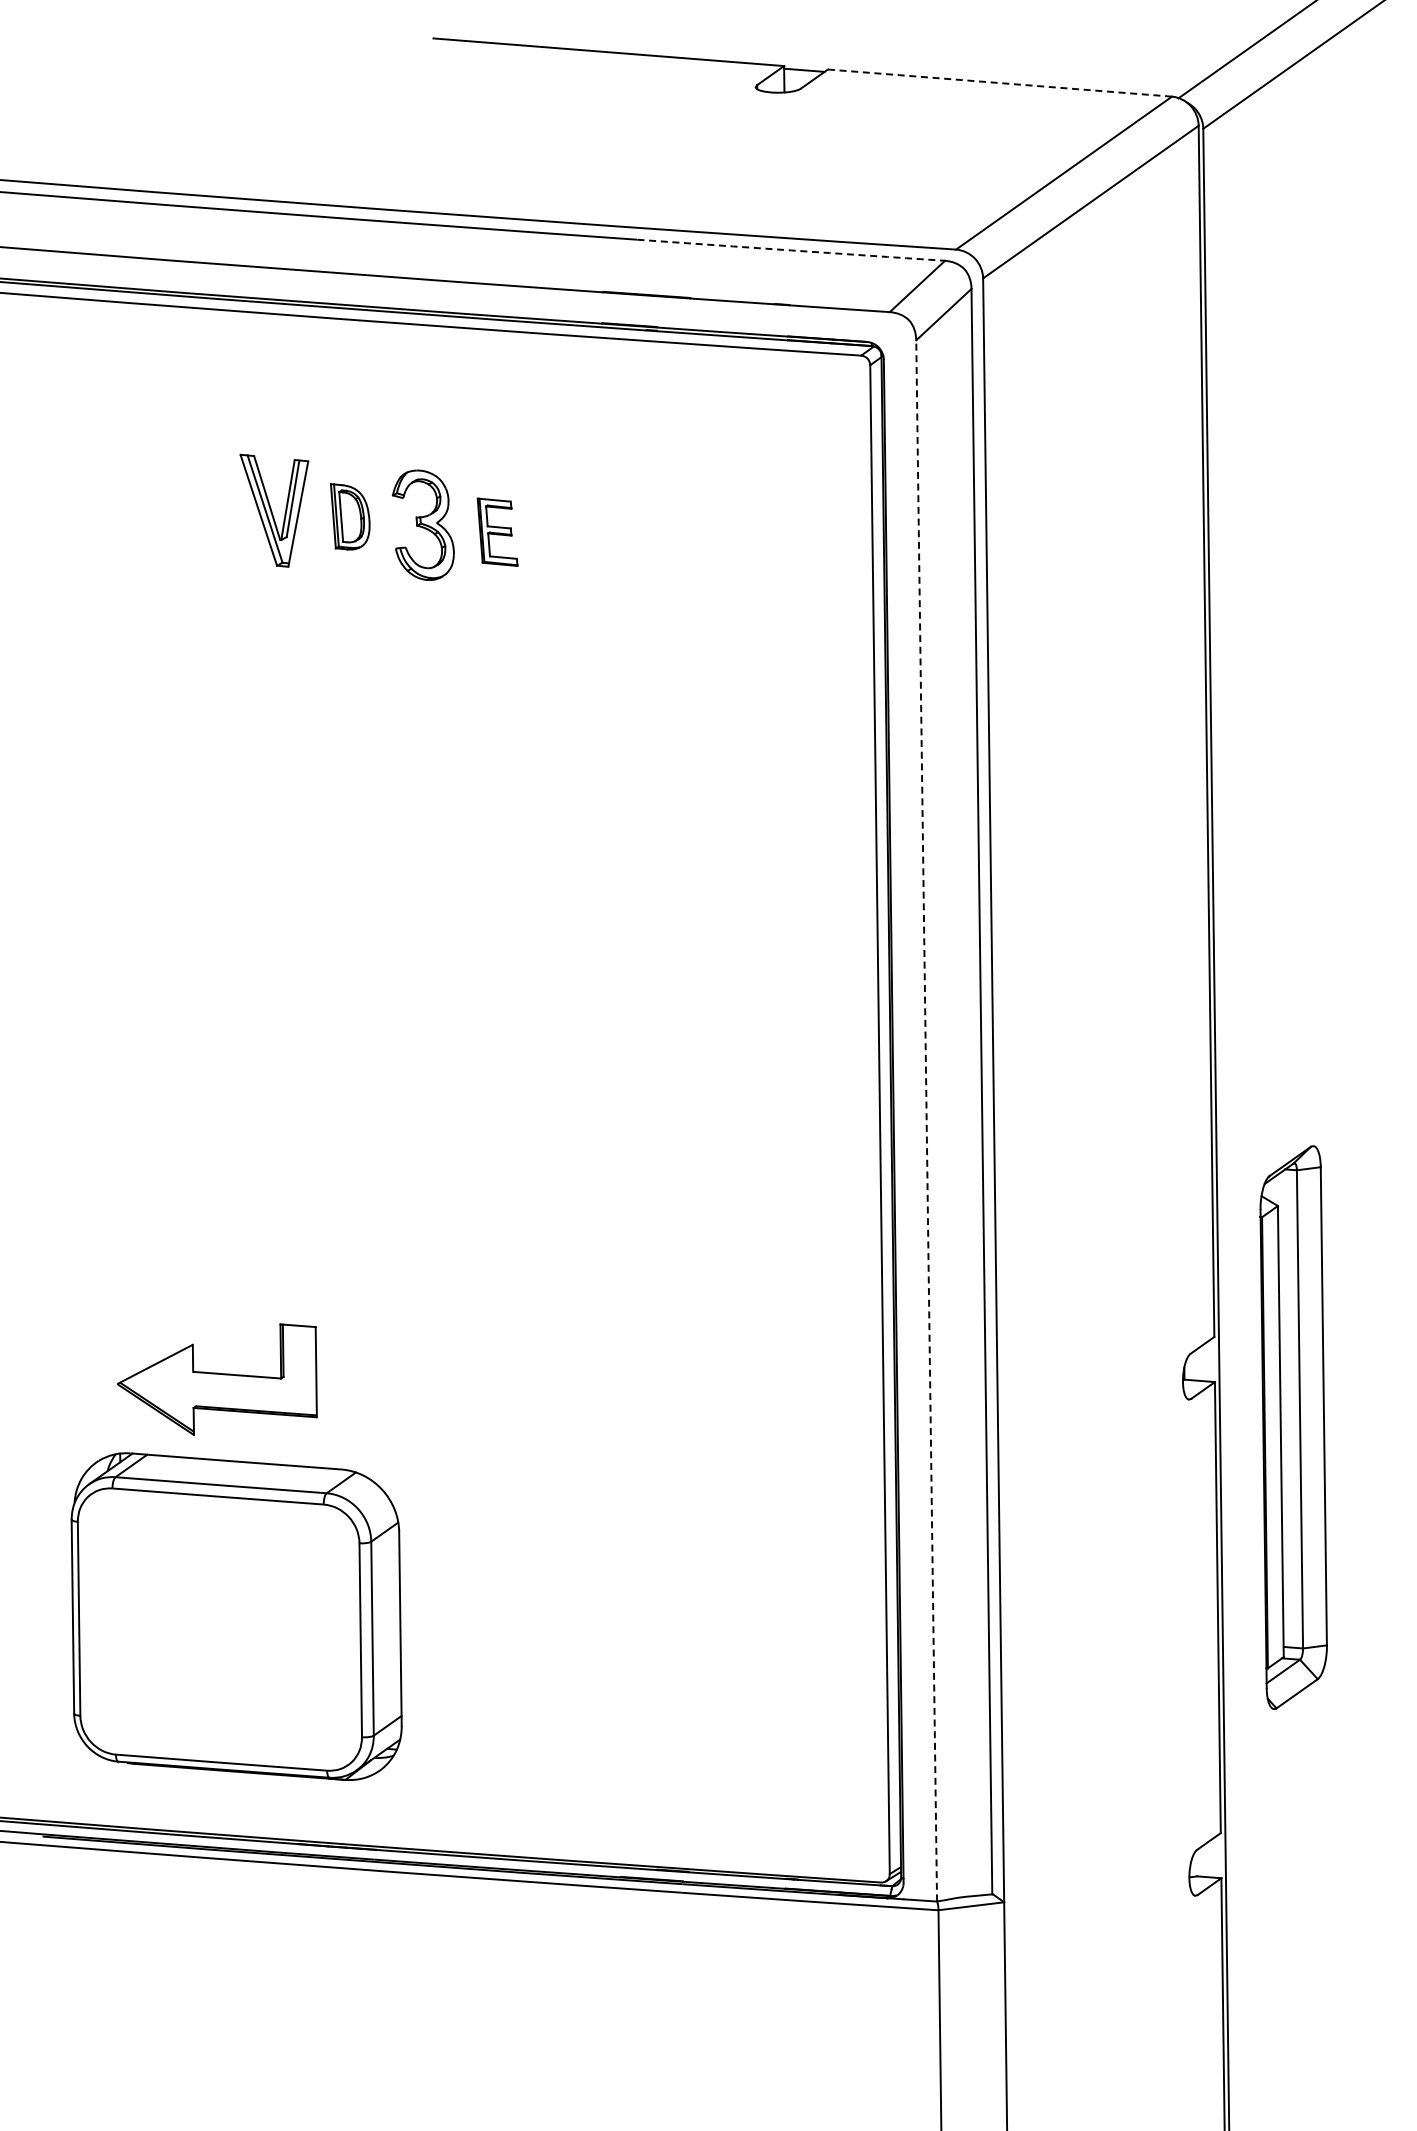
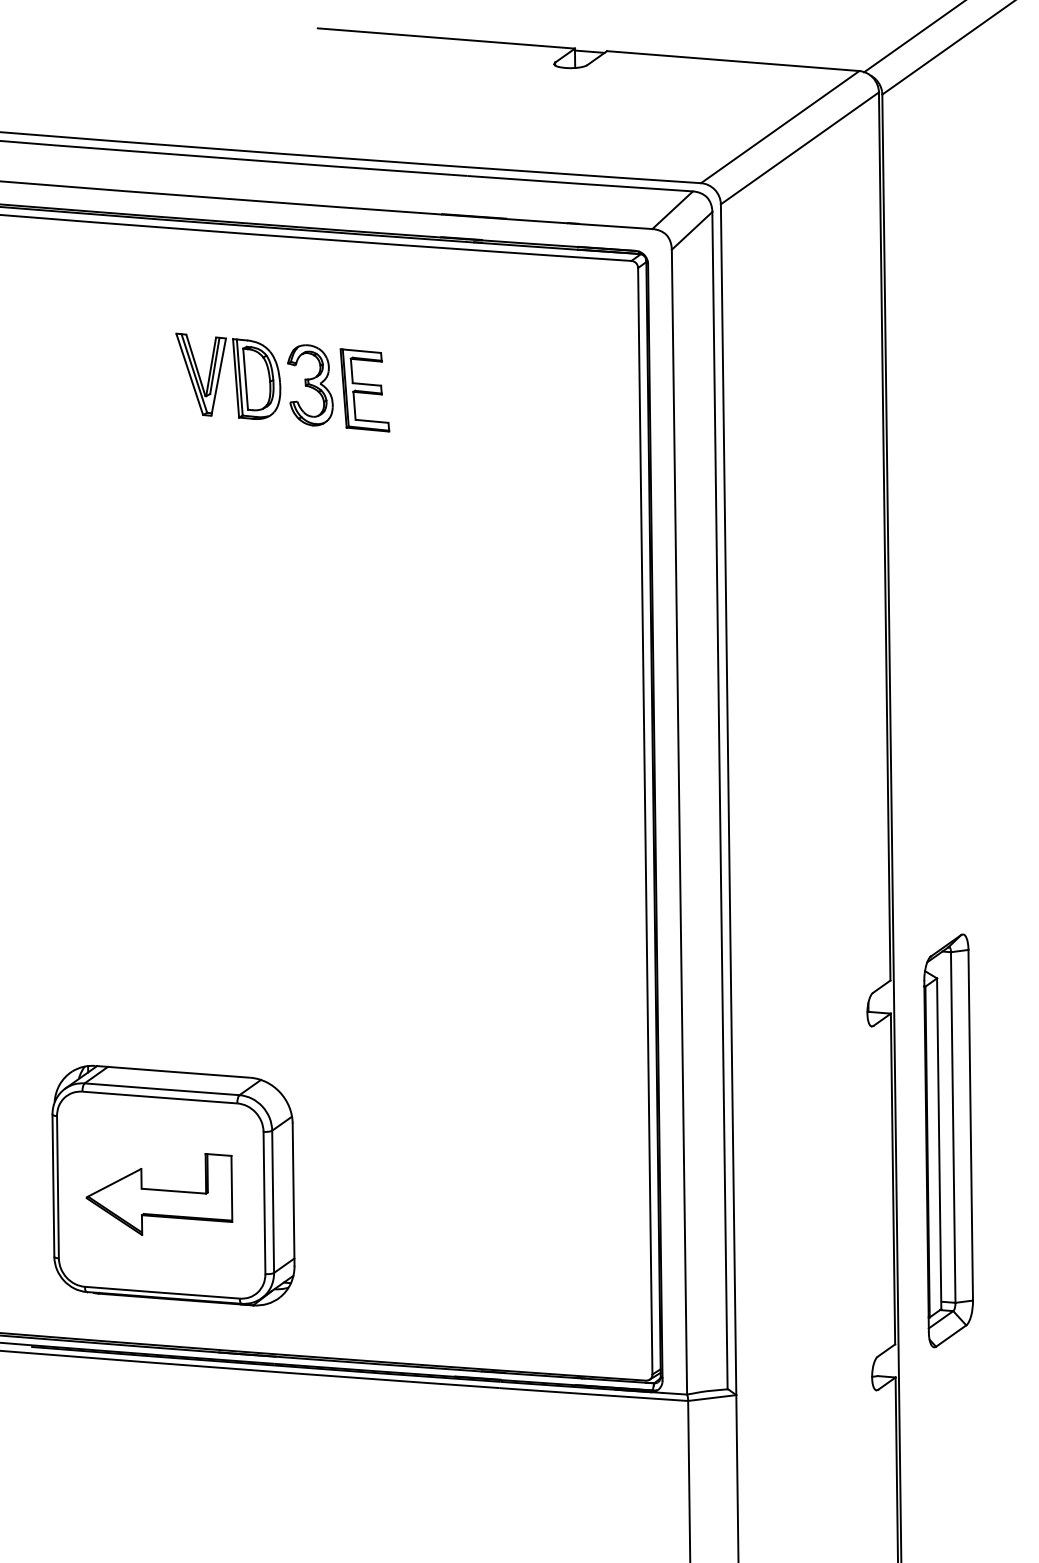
line: (999, 83) -> (732, 61), dashed -> solid
arc: (791, 250) -> (580, 183), dashed -> solid
part: (350, 516) -> (256, 378), size x1.67
part: (497, 532) -> (364, 390), size x1.67
line: (926, 1120) -> (679, 821), dashed -> solid
part: (217, 1379) -> (159, 1194), moved
part: (1293, 1427) -> (948, 1140), moved

